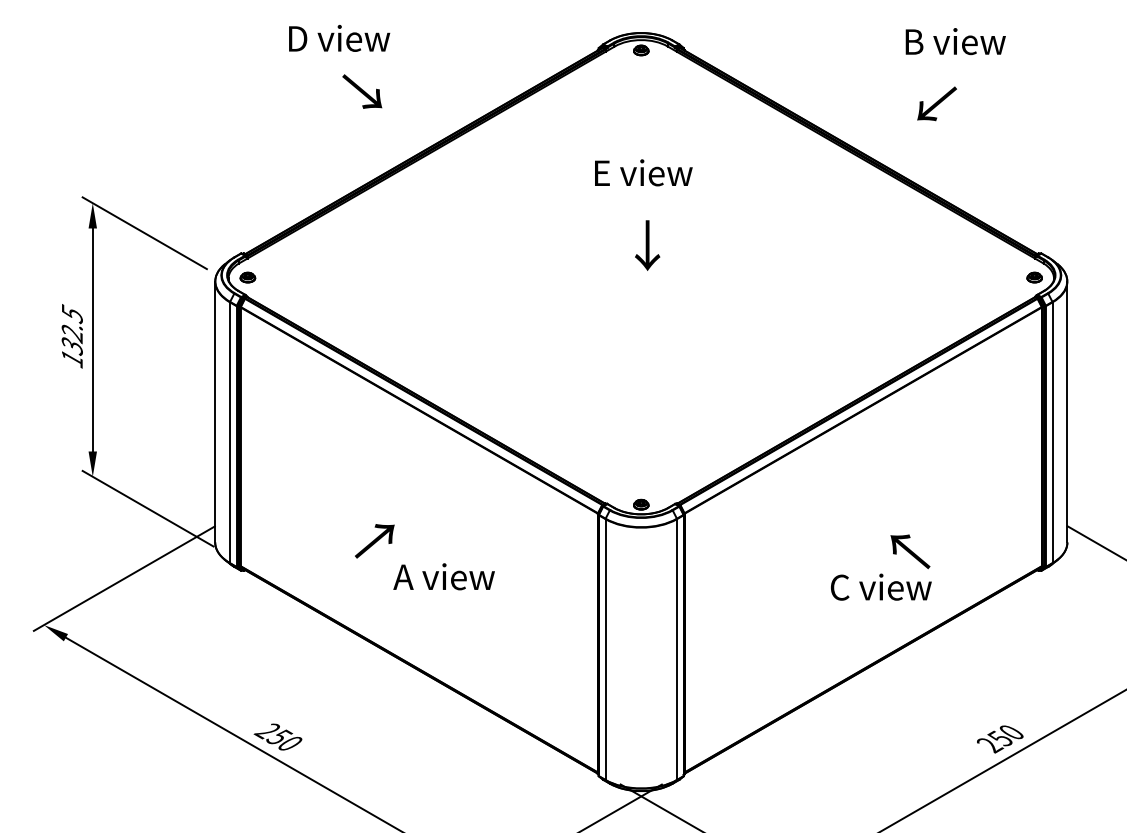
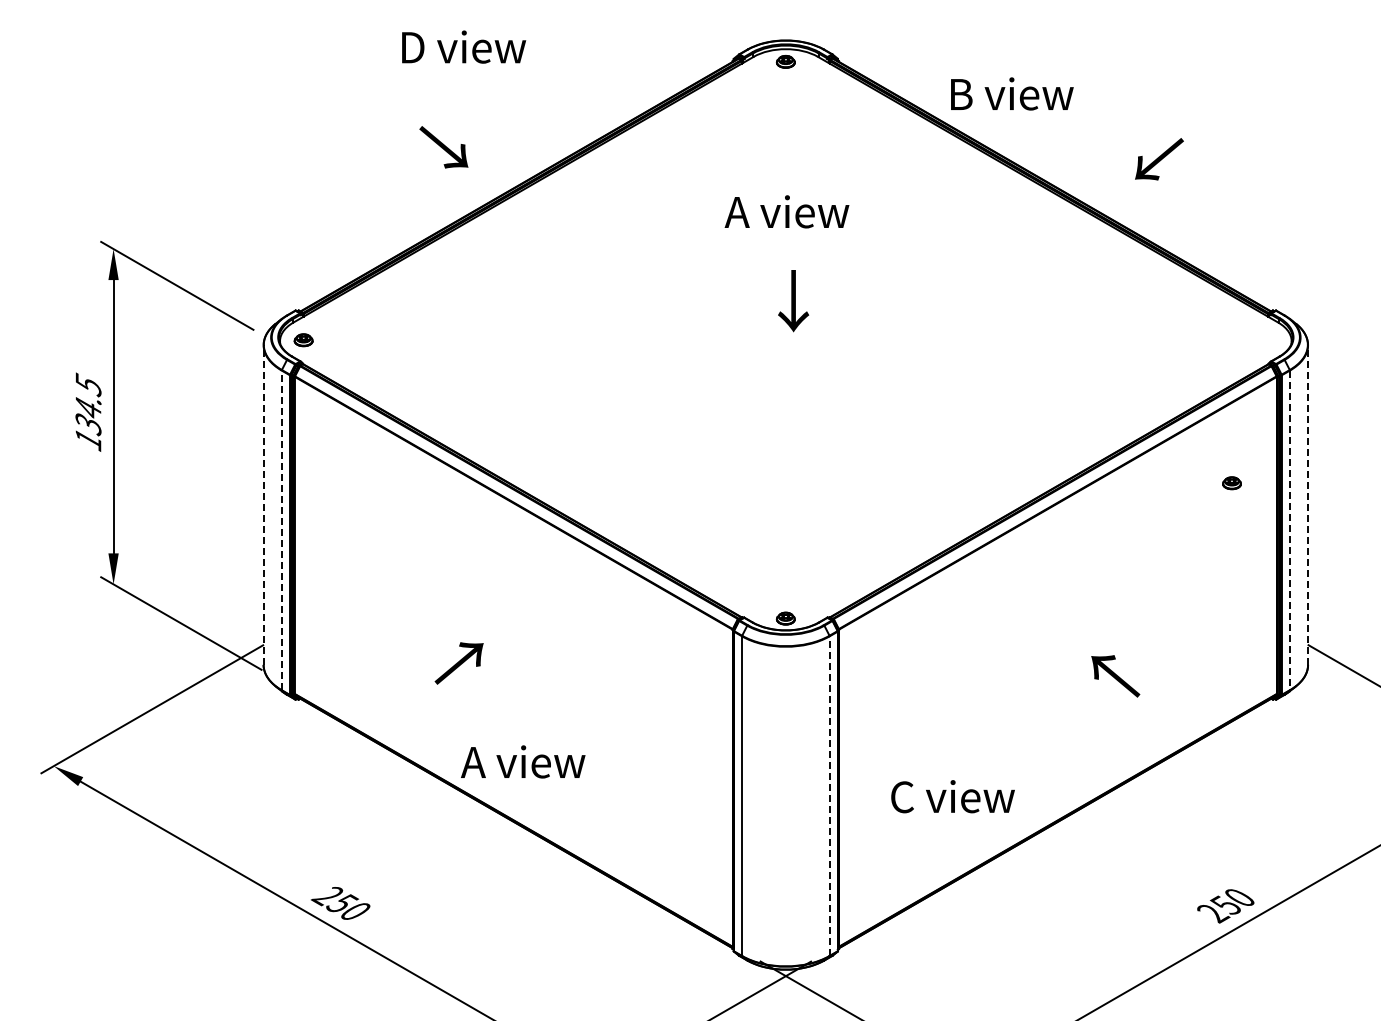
text: (339, 37) -> (464, 46), moved
text: (955, 41) -> (1012, 93), moved
text: (361, 91) -> (443, 147), moved
text: (937, 104) -> (1159, 159), moved
text: (641, 172) -> (786, 211), E view -> A view
part: (1034, 277) -> (1231, 483), moved
text: (72, 334) -> (88, 409), 132.5 -> 134.5
line: (215, 412) -> (263, 505), solid -> dashed
line: (1067, 412) -> (1308, 505), solid -> dashed
line: (229, 432) -> (281, 530), solid -> dashed
line: (1052, 432) -> (1289, 530), solid -> dashed
text: (444, 576) -> (523, 761), moved
text: (880, 587) -> (952, 796), moved
line: (676, 649) -> (829, 796), solid -> dashed

